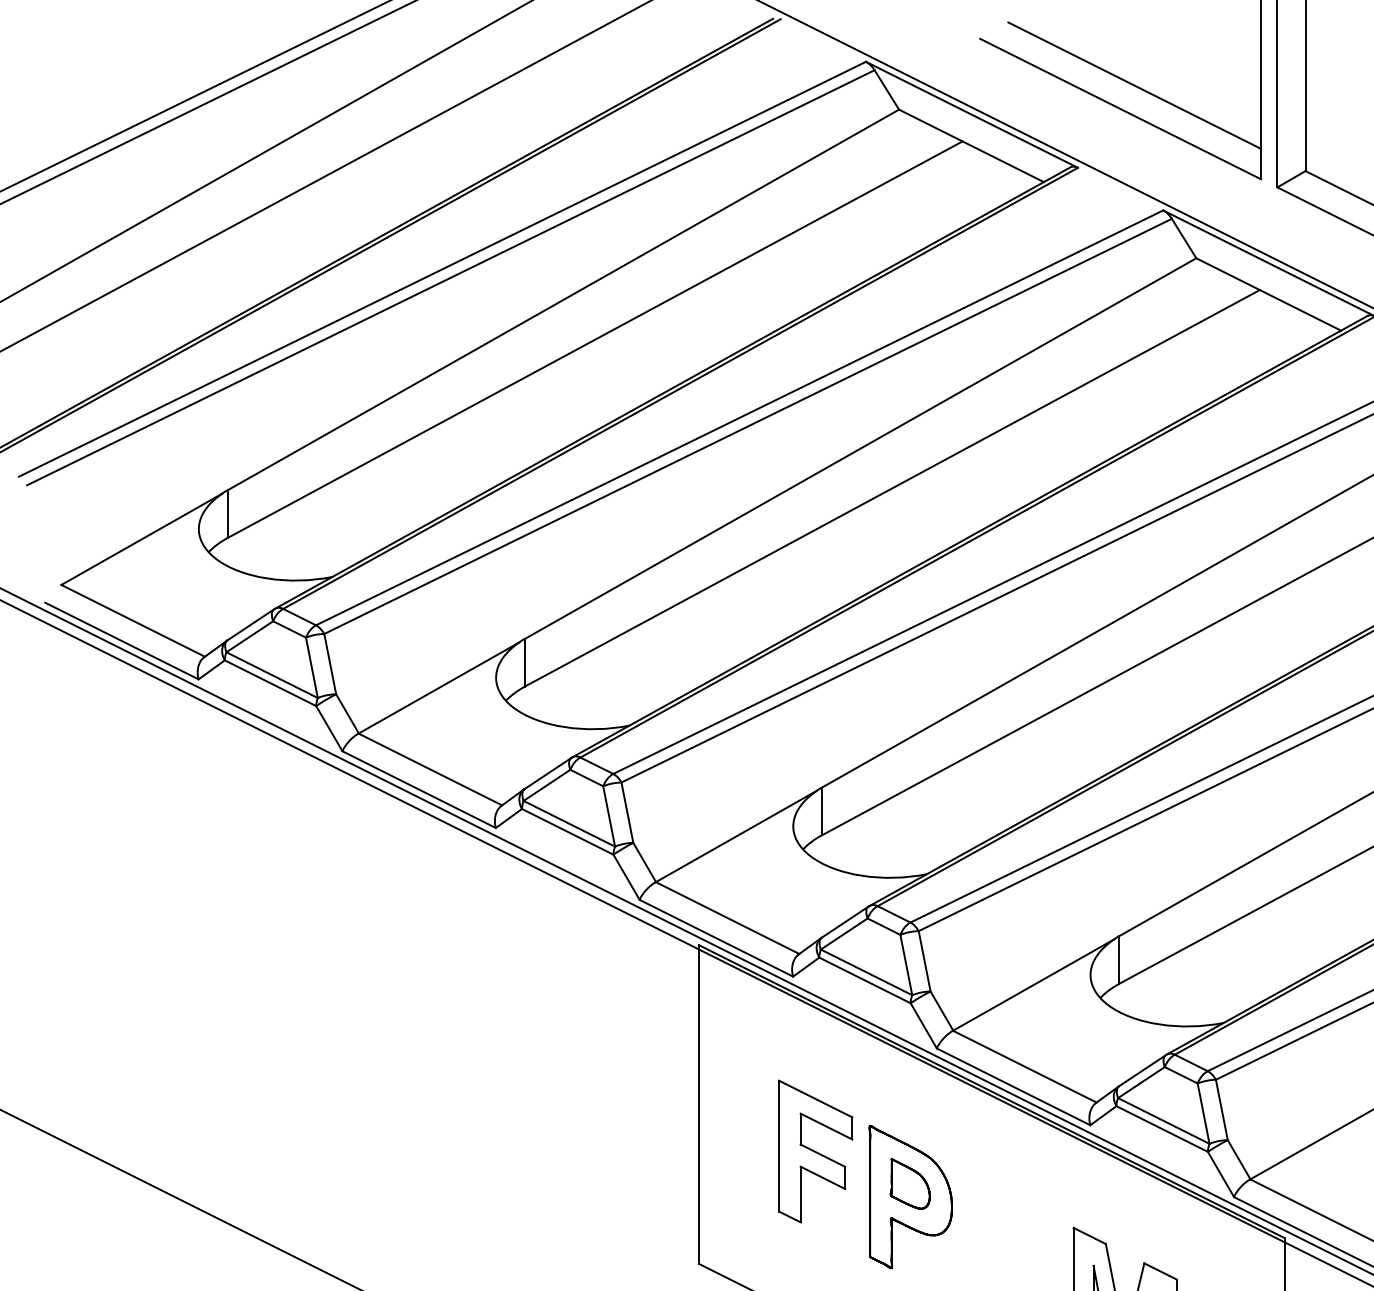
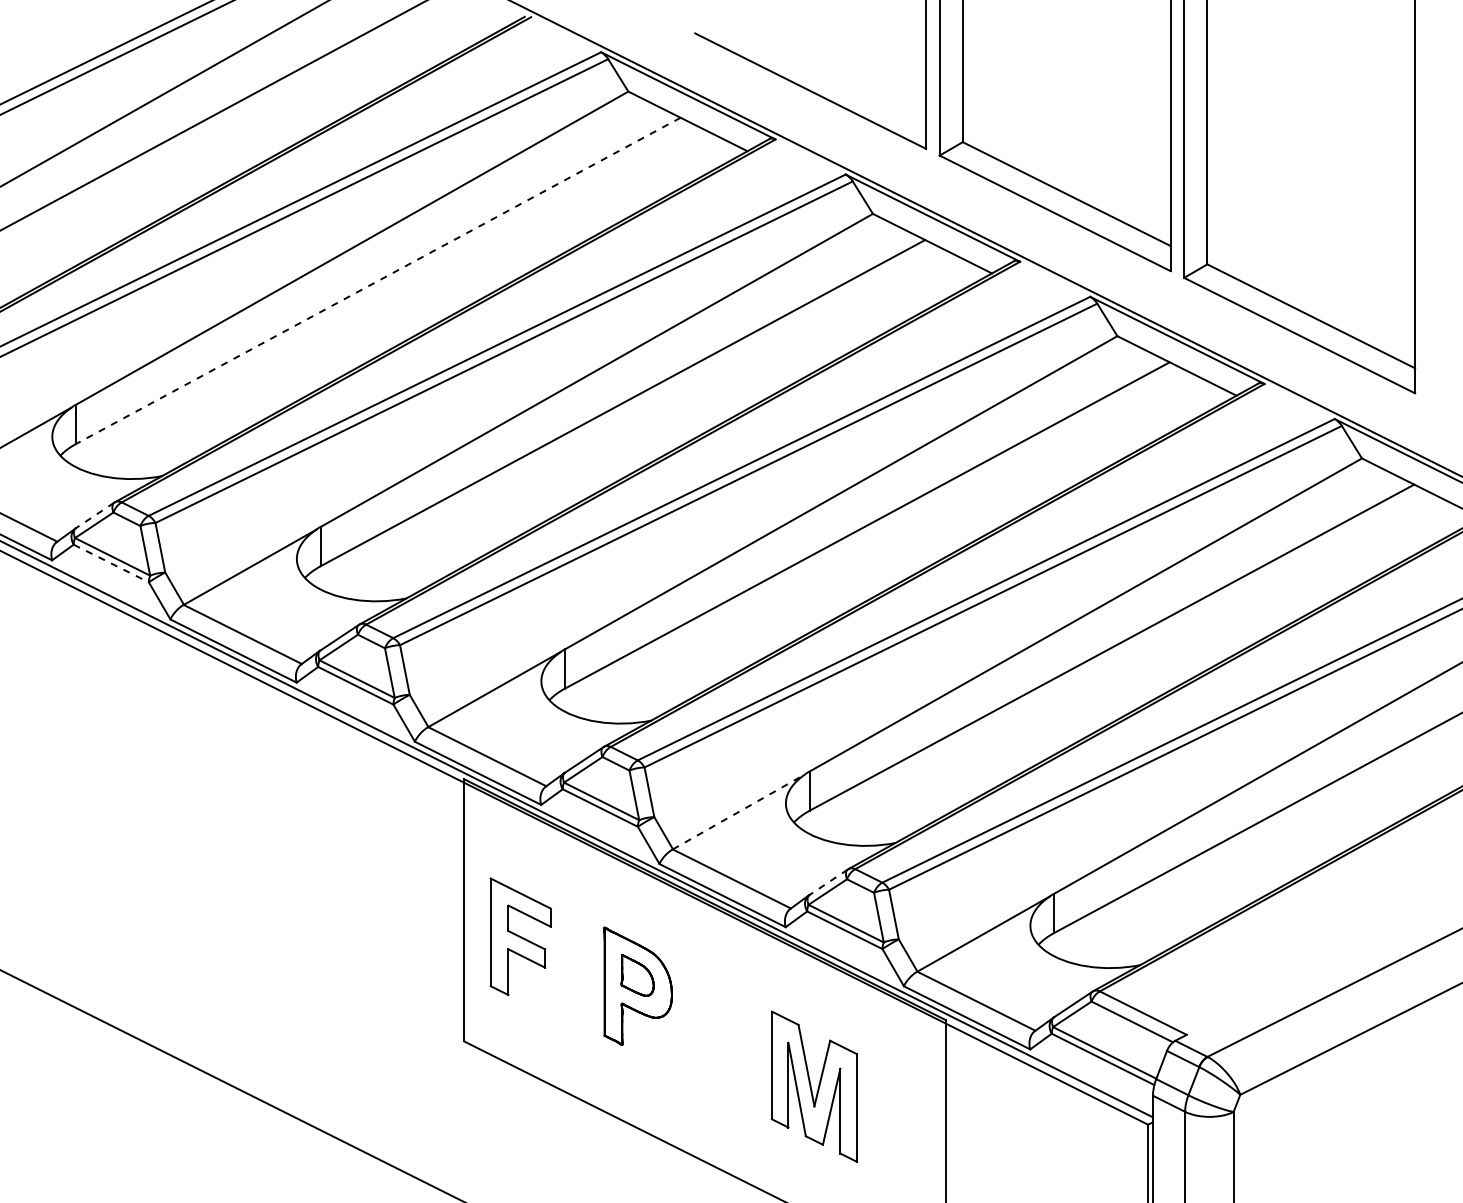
line: (1135, 85) -> (822, 71), removed
line: (595, 339) -> (378, 280), solid -> dashed
line: (250, 624) -> (94, 515), solid -> dashed
line: (270, 683) -> (111, 563), solid -> dashed
line: (1034, 984) -> (739, 811), solid -> dashed
line: (1142, 1070) -> (828, 882), solid -> dashed
part: (815, 1151) -> (520, 936), moved

